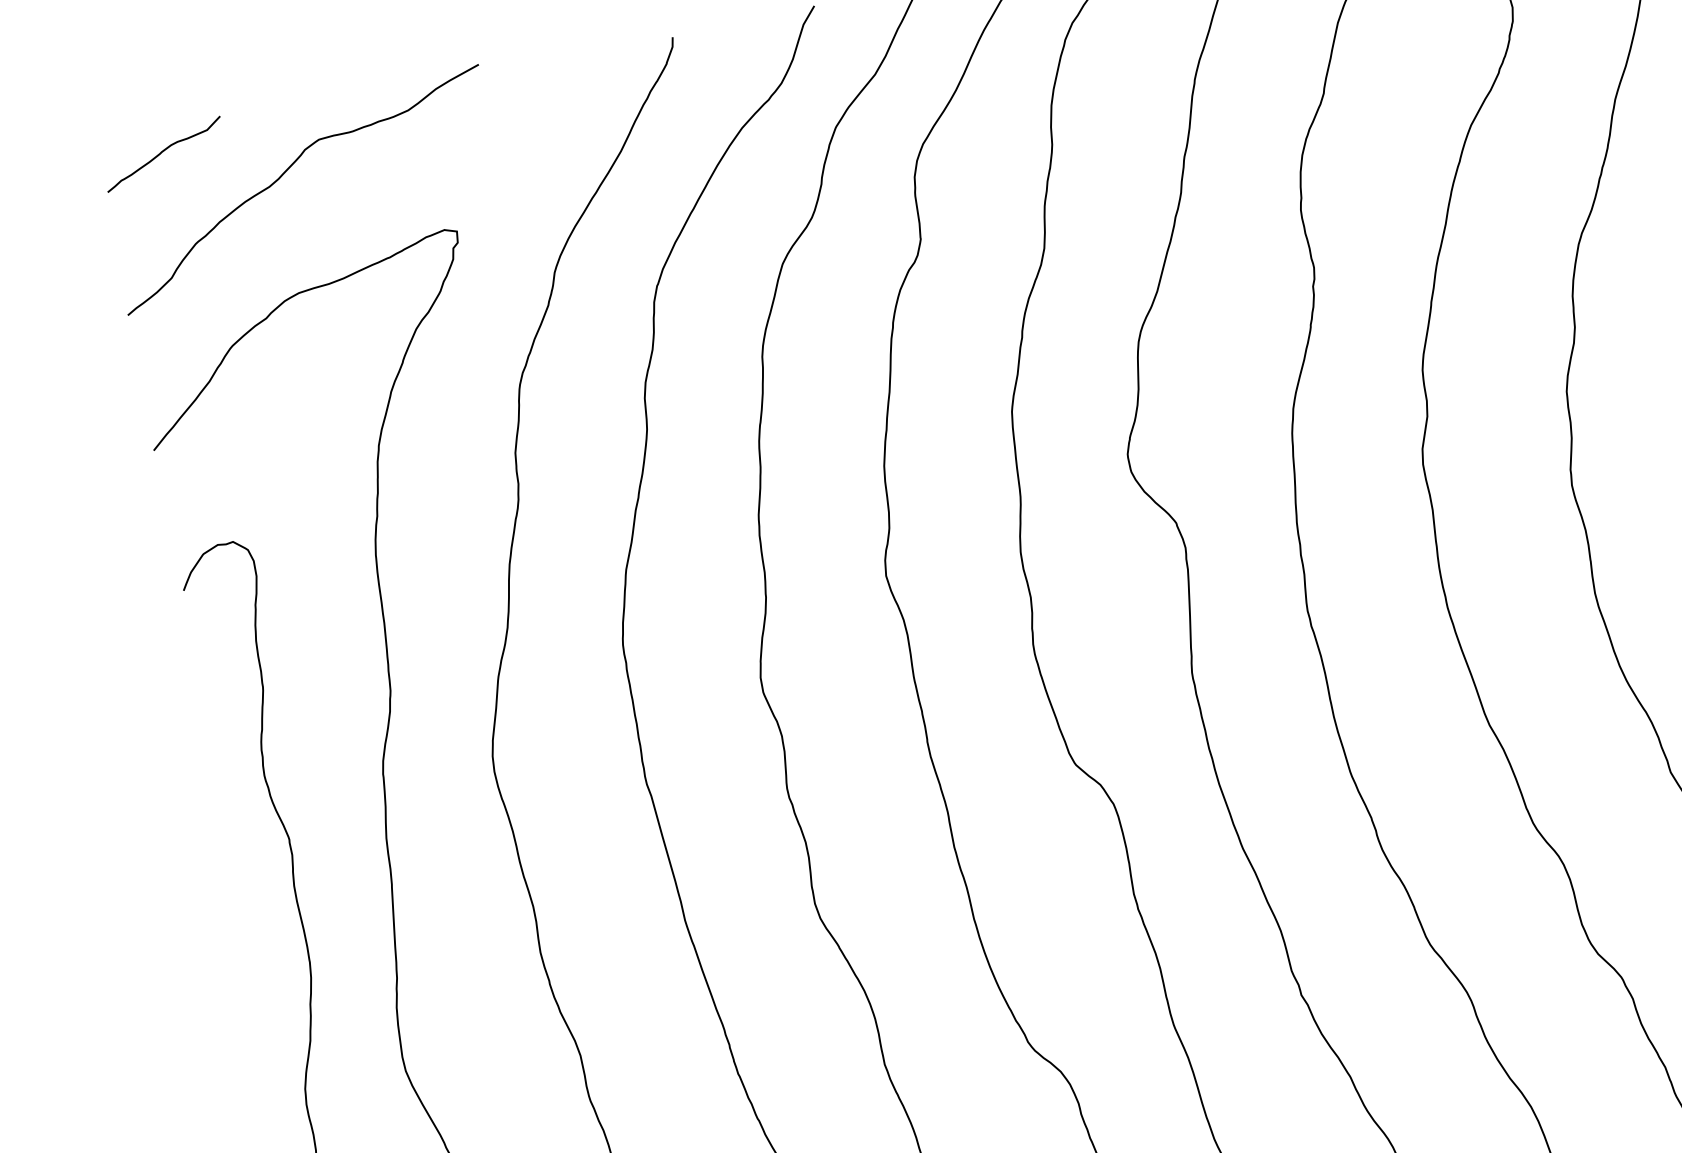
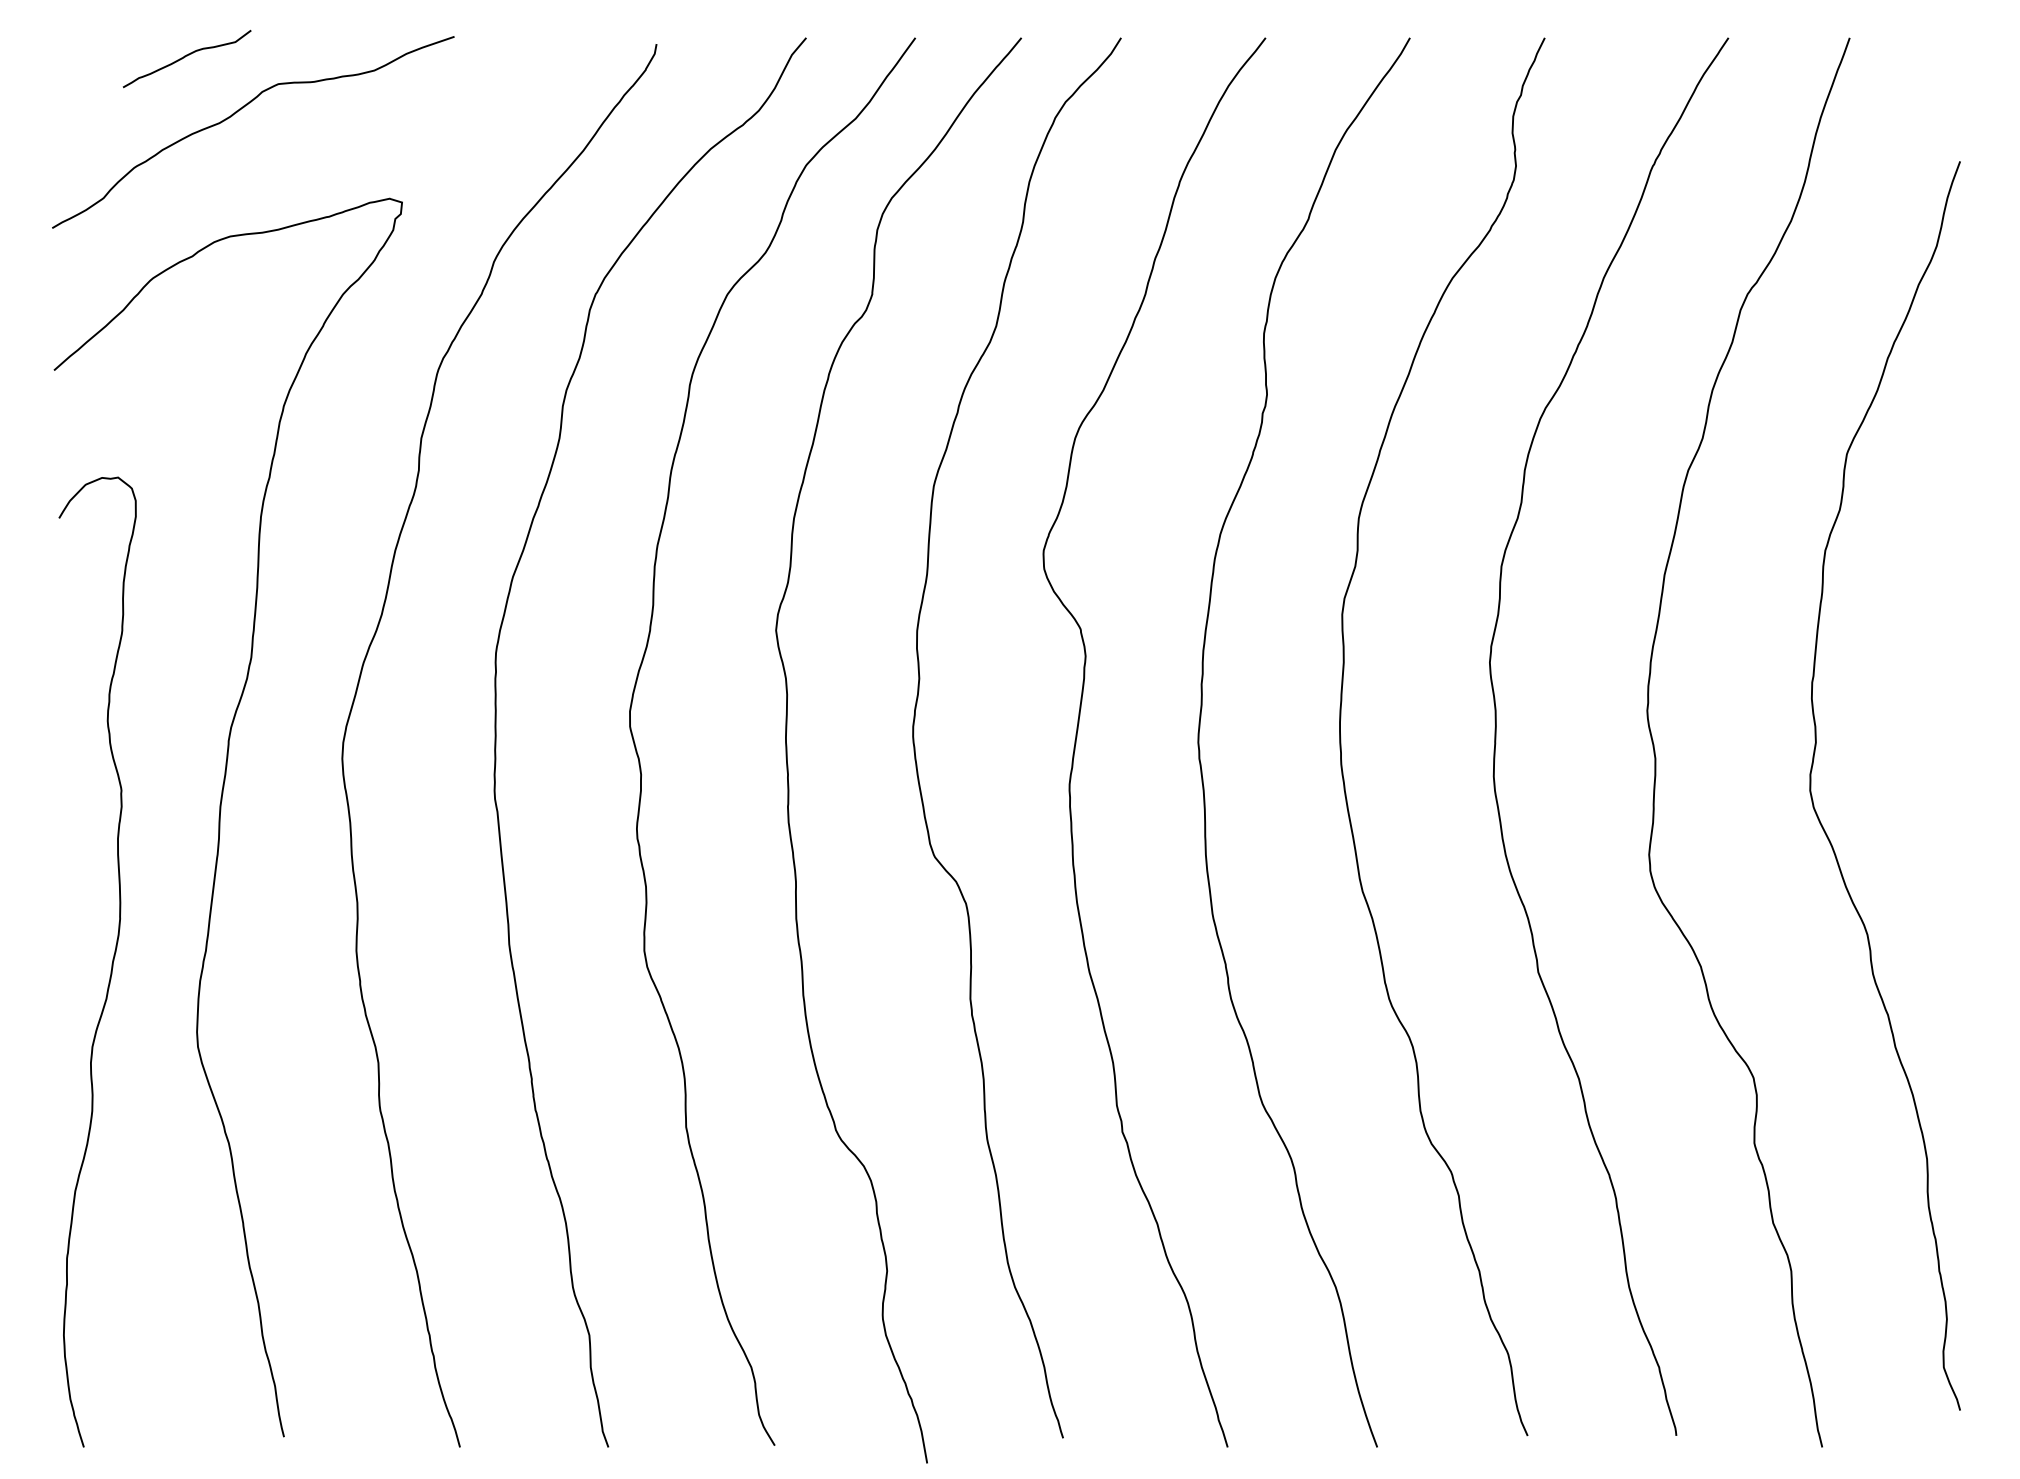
curve: (162, 153) -> (185, 57), moved

